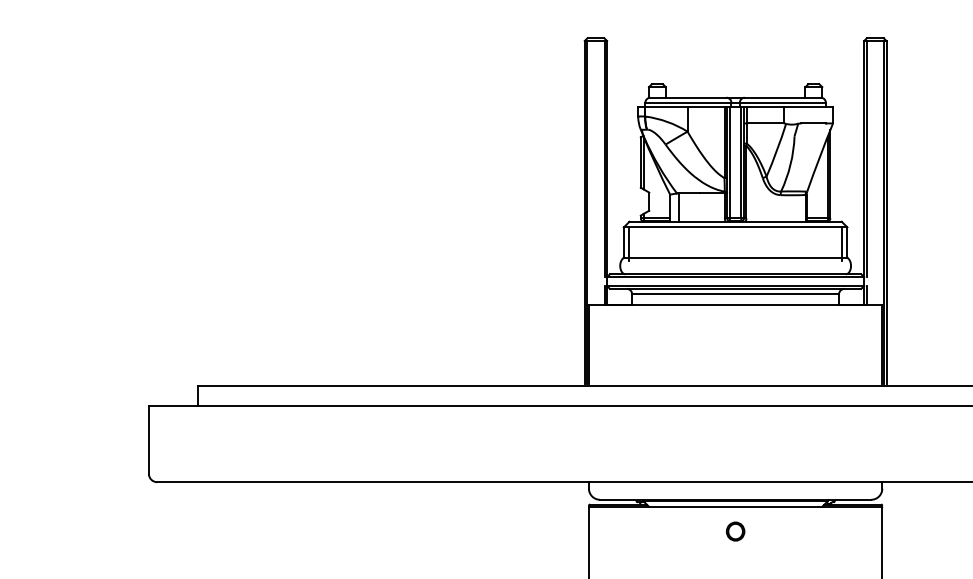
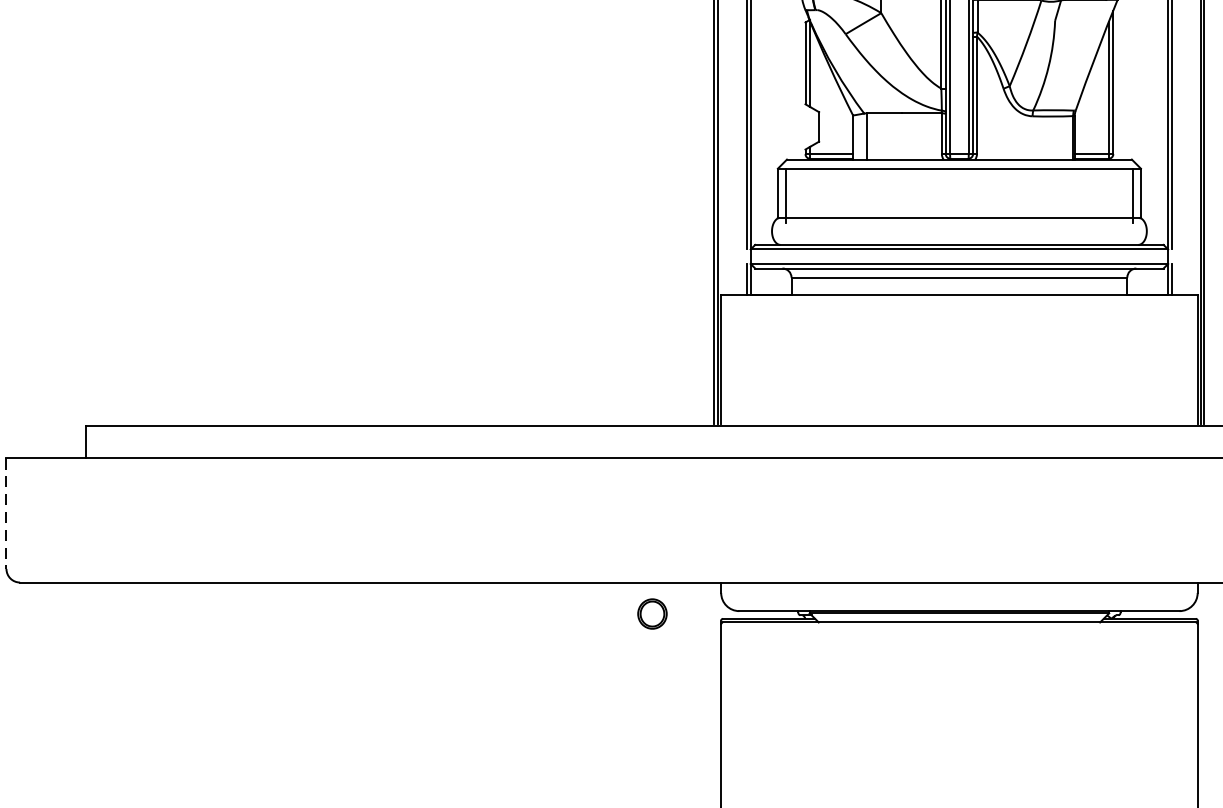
line: (148, 440) -> (5, 514), solid -> dashed
part: (735, 531) -> (652, 613), moved

